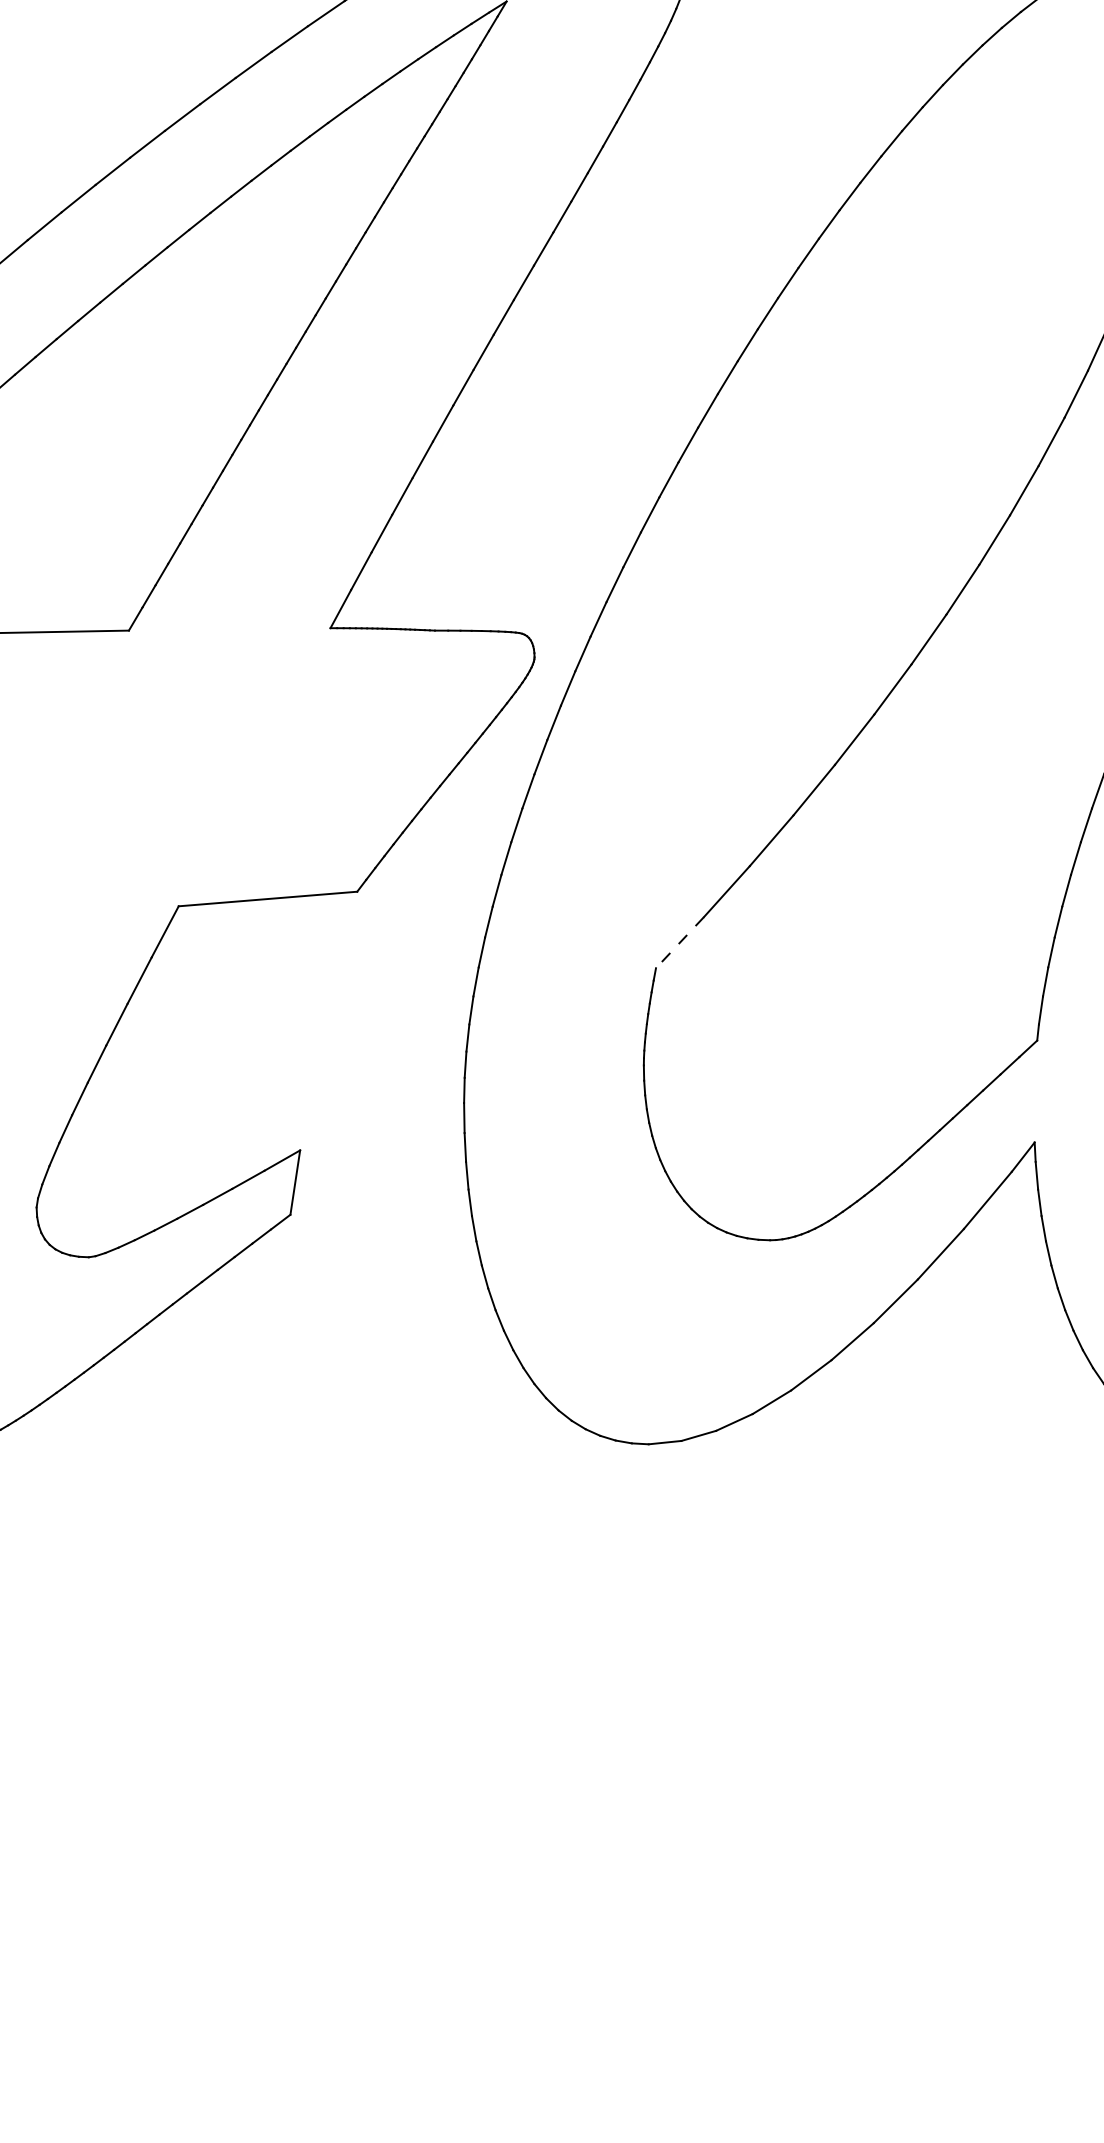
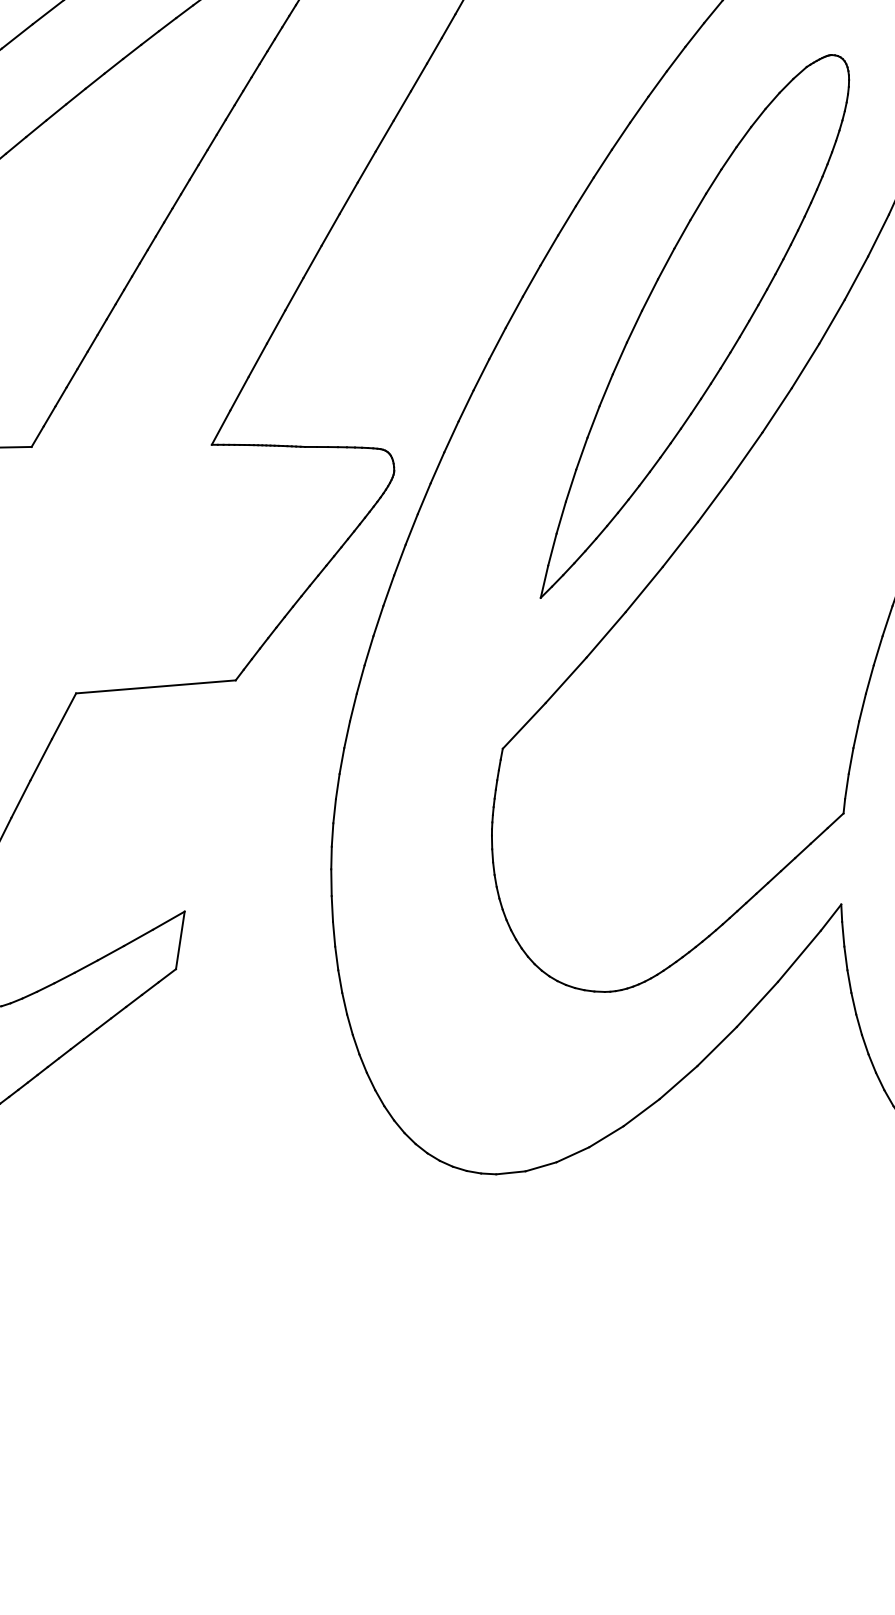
part: (870, 495) -> (694, 326), added
line: (679, 943) -> (523, 726), dashed -> solid

